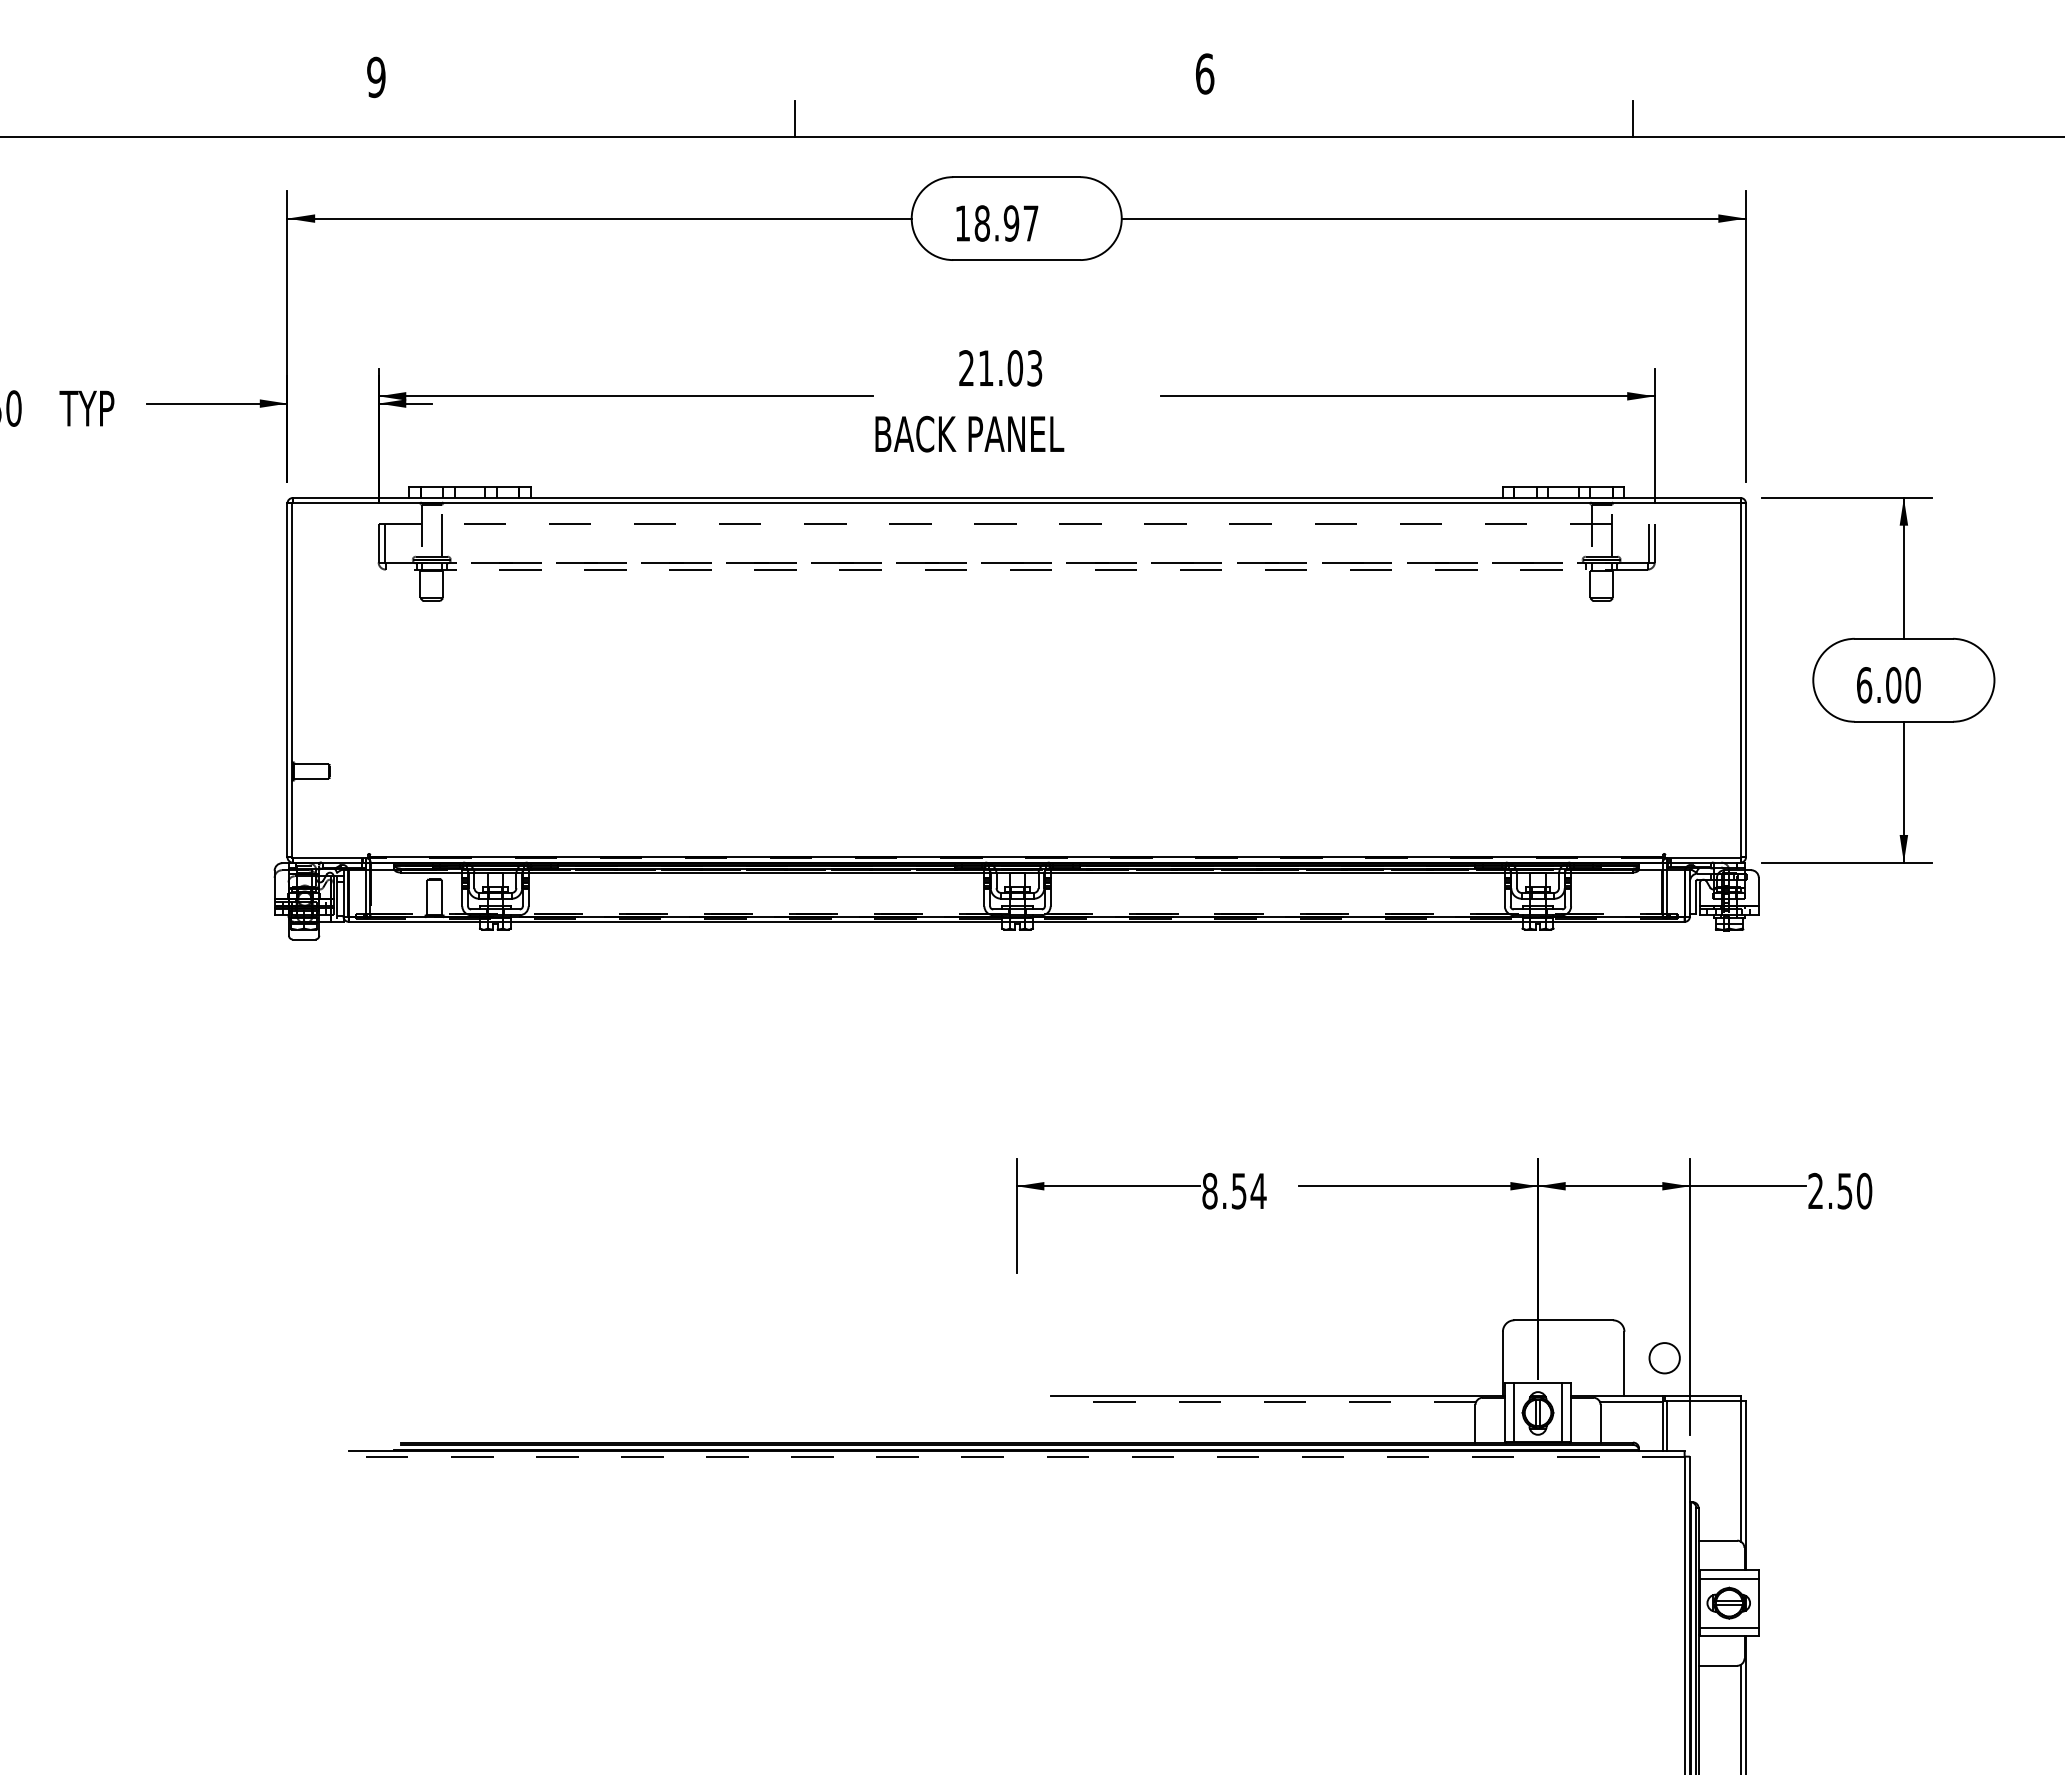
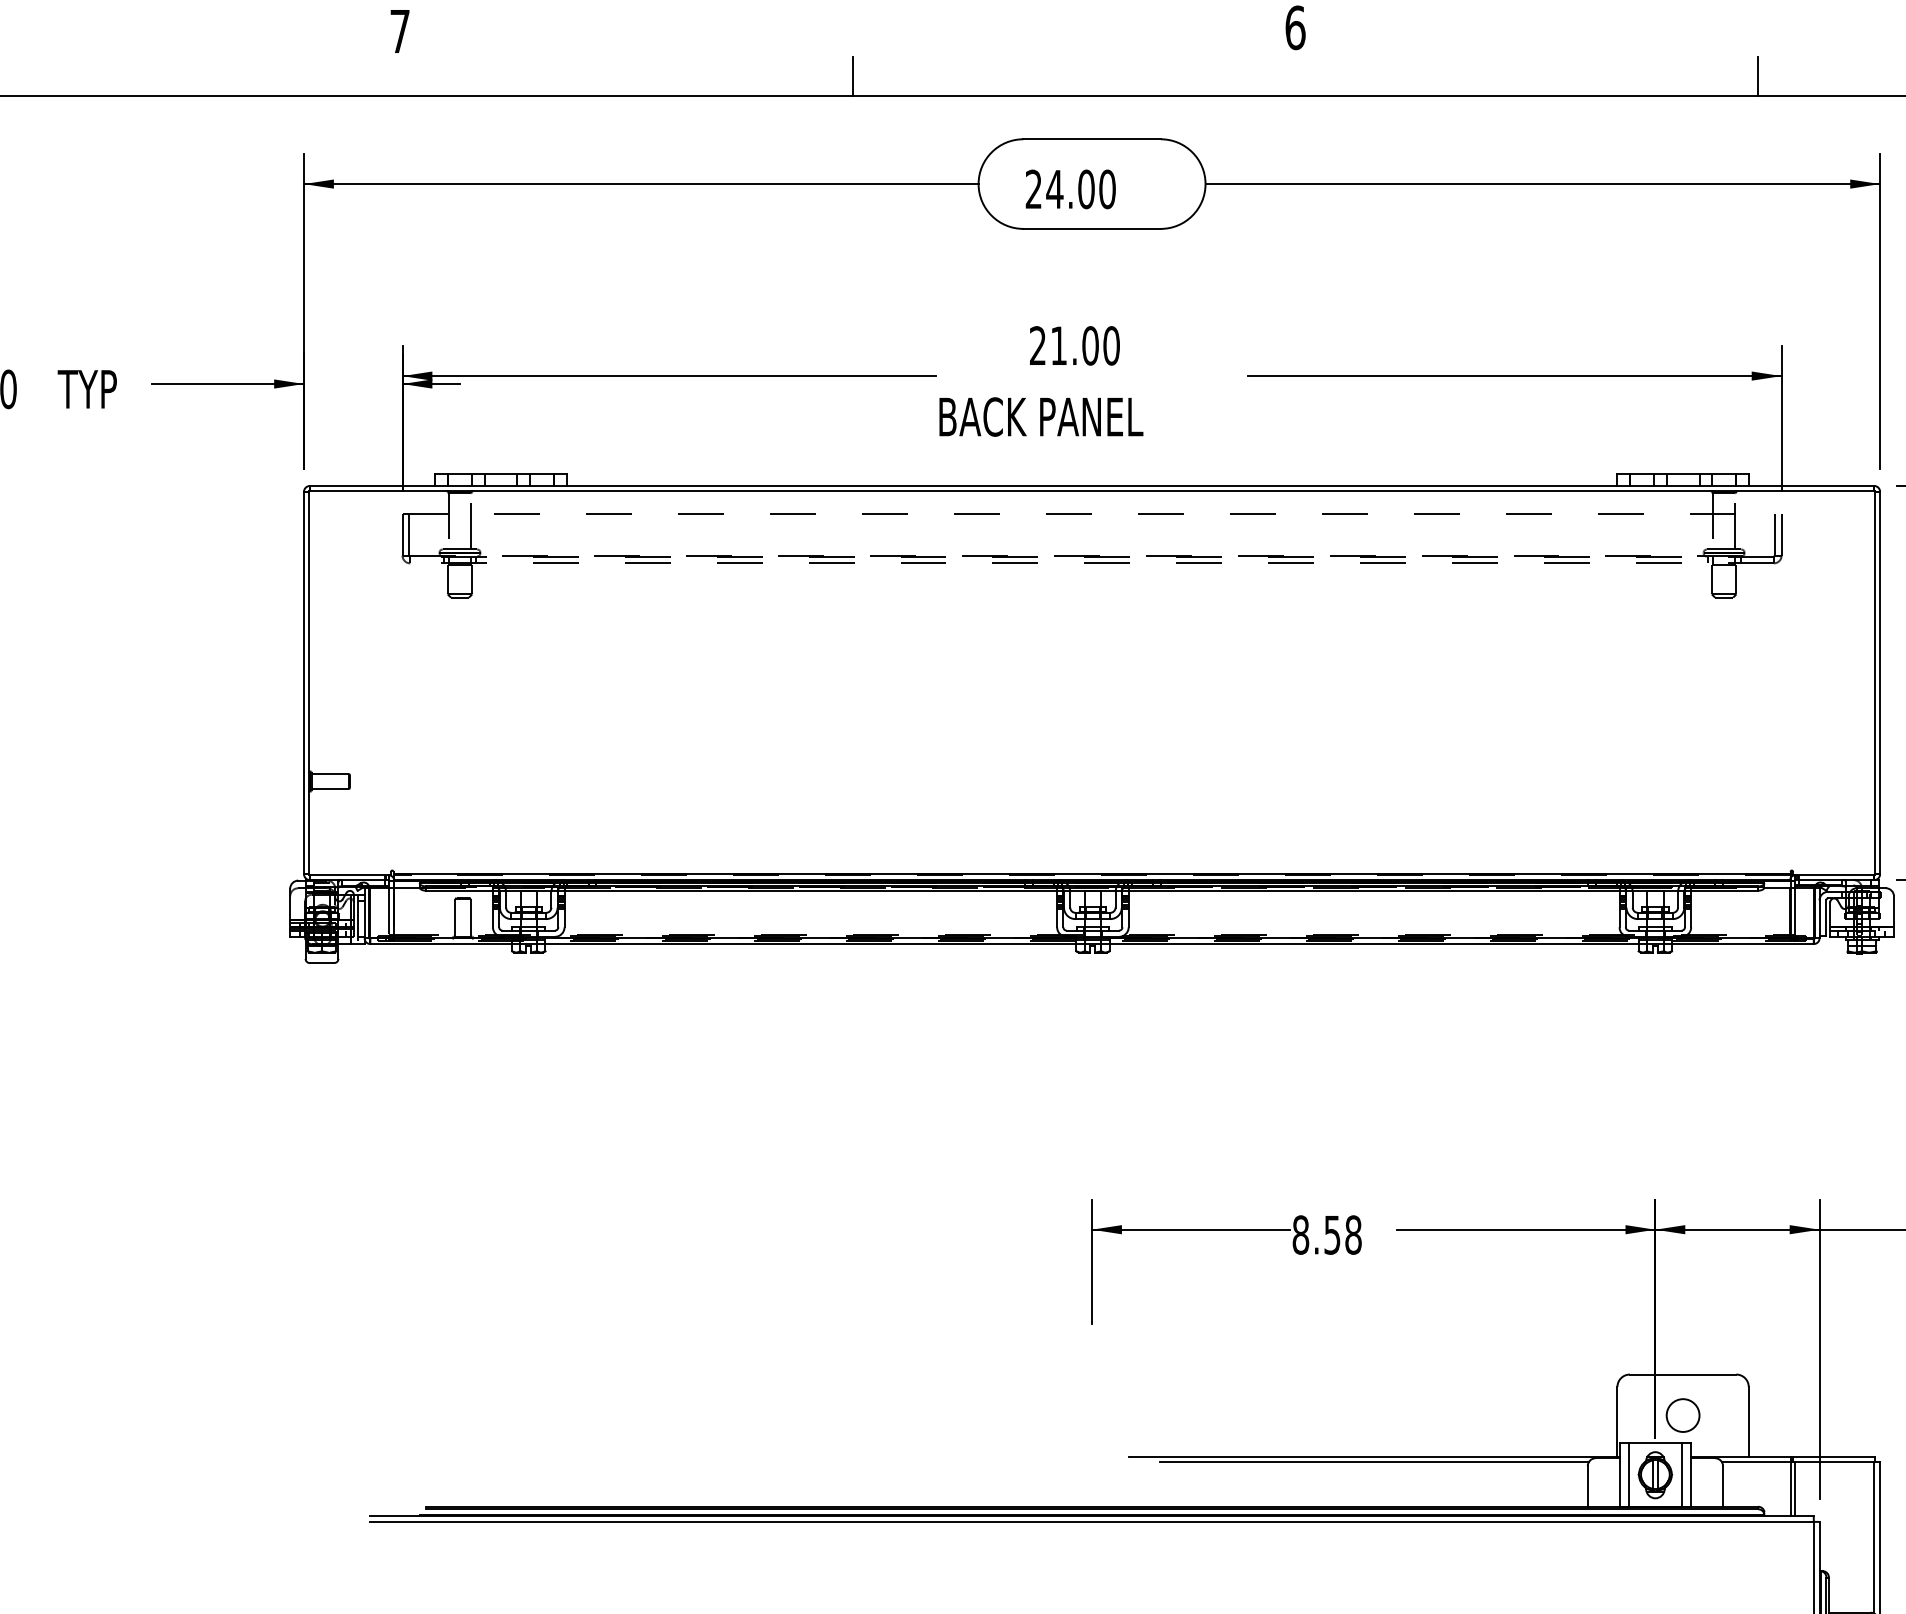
text: (376, 77) -> (400, 31), 9 -> 7
text: (996, 223) -> (1070, 189), 18.97 -> 24.00
text: (1034, 368) -> (1111, 346), 21.03 -> 21.00
text: (1258, 1190) -> (1353, 1234), 8.54 -> 8.58
circle: (1664, 1358) -> (1682, 1415), moved
line: (1277, 1401) -> (1373, 1462), dashed -> solid
line: (1016, 1456) -> (1091, 1521), dashed -> solid

